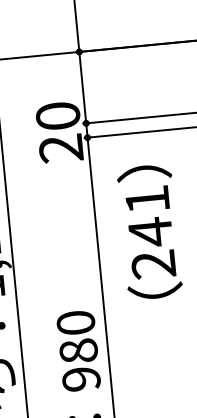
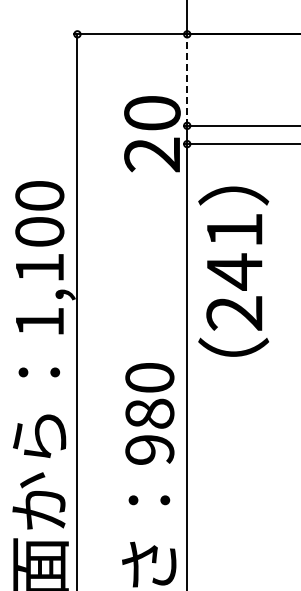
line: (83, 87) -> (187, 80), solid -> dashed
text: (149, 232) -> (233, 271), moved

